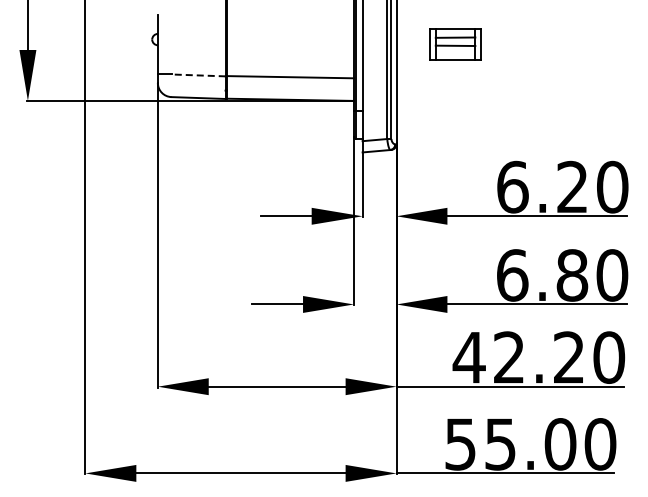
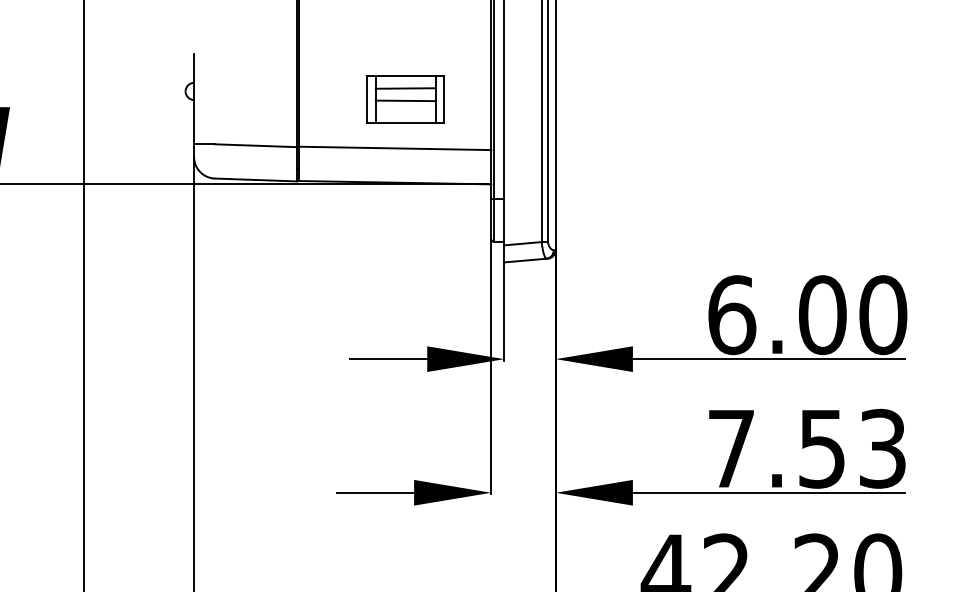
part: (455, 44) -> (405, 98), moved
line: (198, 75) -> (255, 145), dashed -> solid
text: (572, 186) -> (822, 314), 6.20 -> 6.00
text: (562, 275) -> (807, 448), 6.80 -> 7.53

